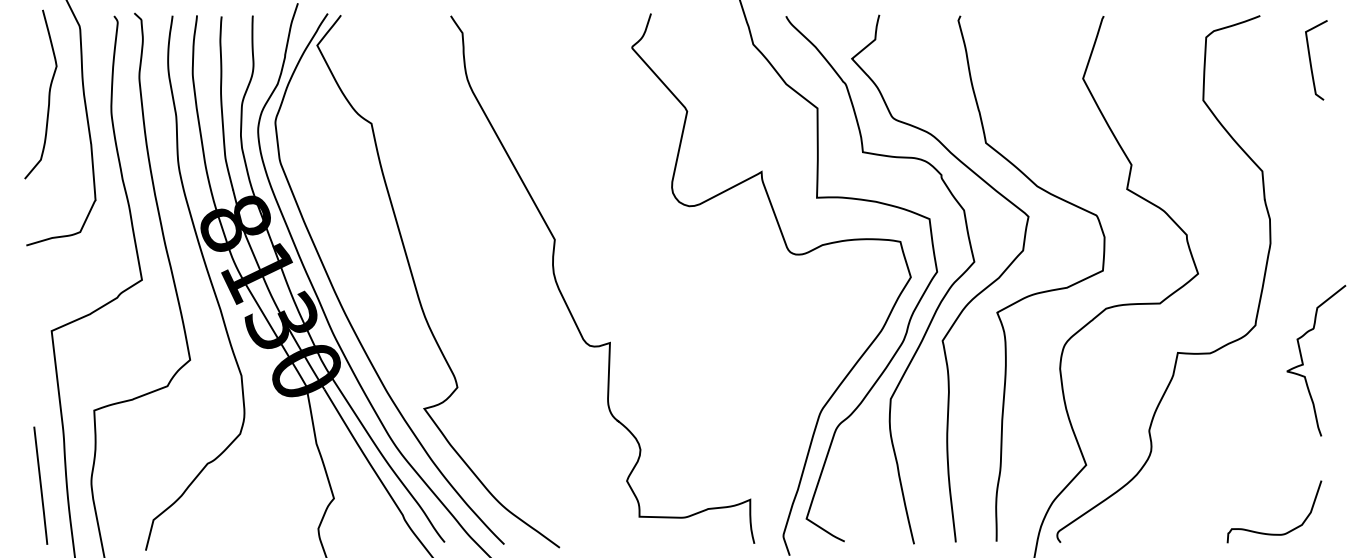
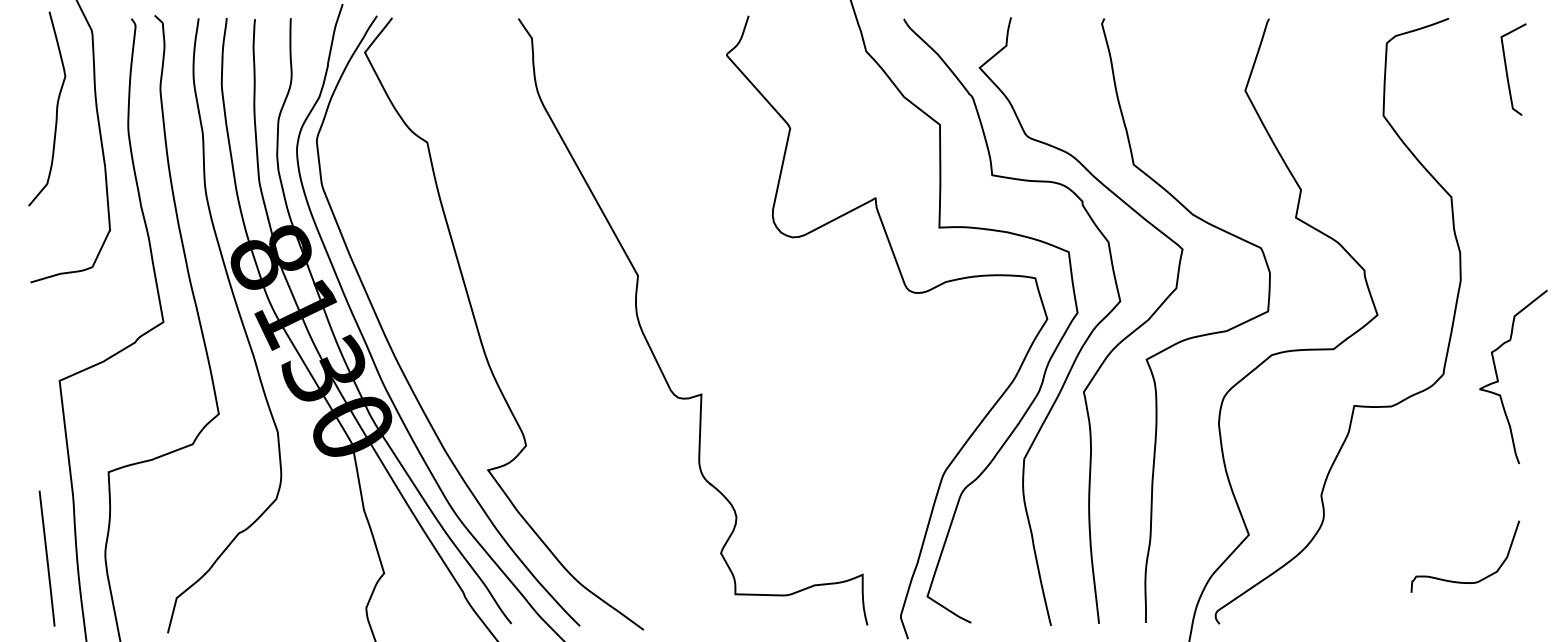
curve: (1303, 361) -> (1498, 377), moved
curve: (1271, 533) -> (1461, 581), moved

